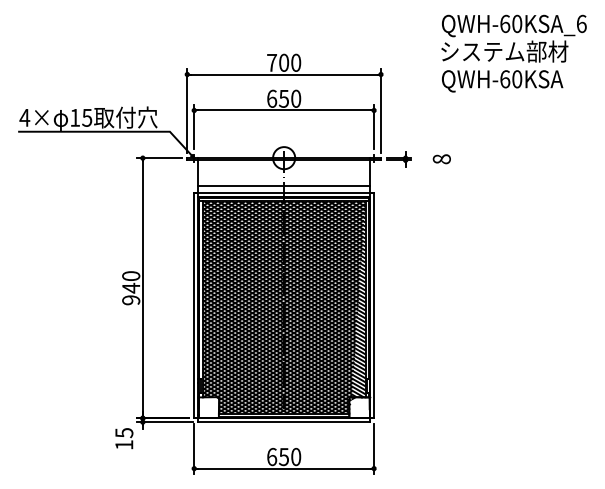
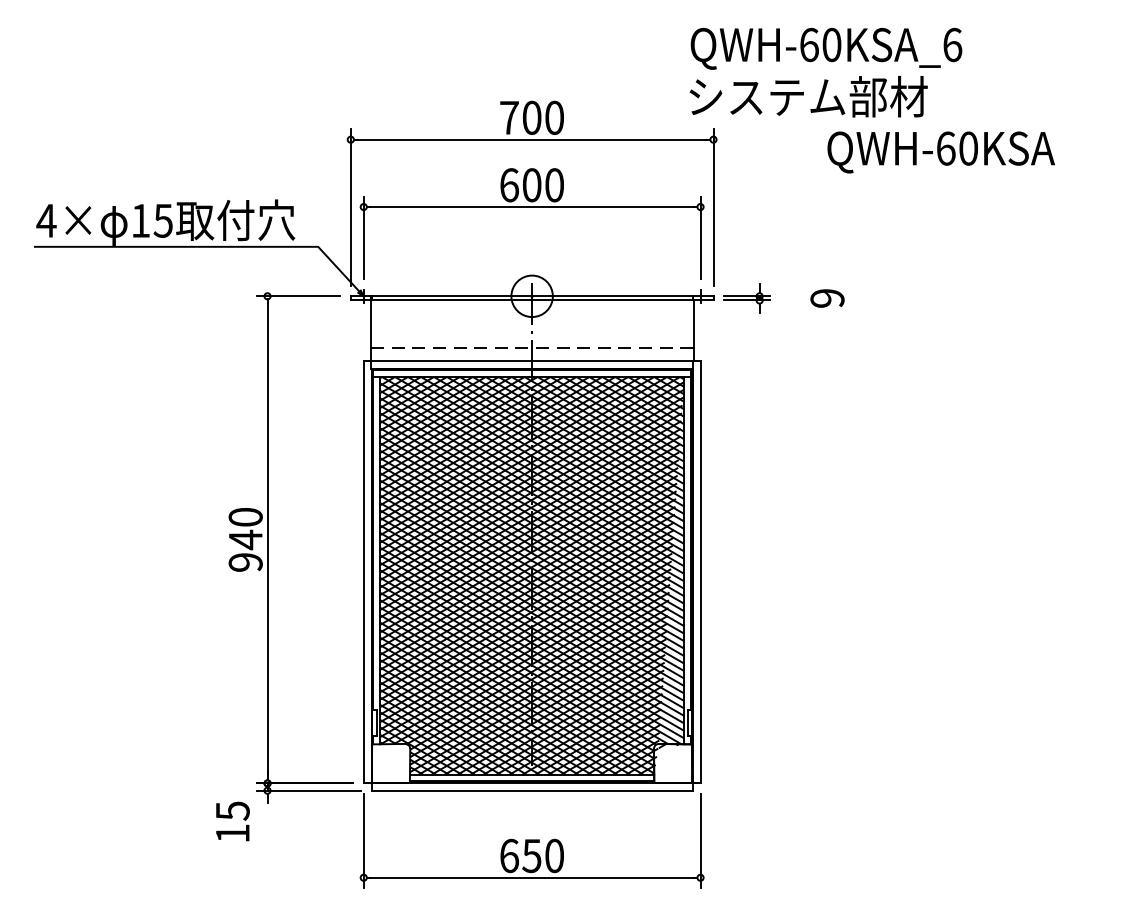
text: (513, 38) -> (824, 72), moved
text: (283, 98) -> (530, 184), 650 -> 600
text: (441, 159) -> (826, 298), 8 -> 9
line: (284, 185) -> (532, 347), solid -> dashed

